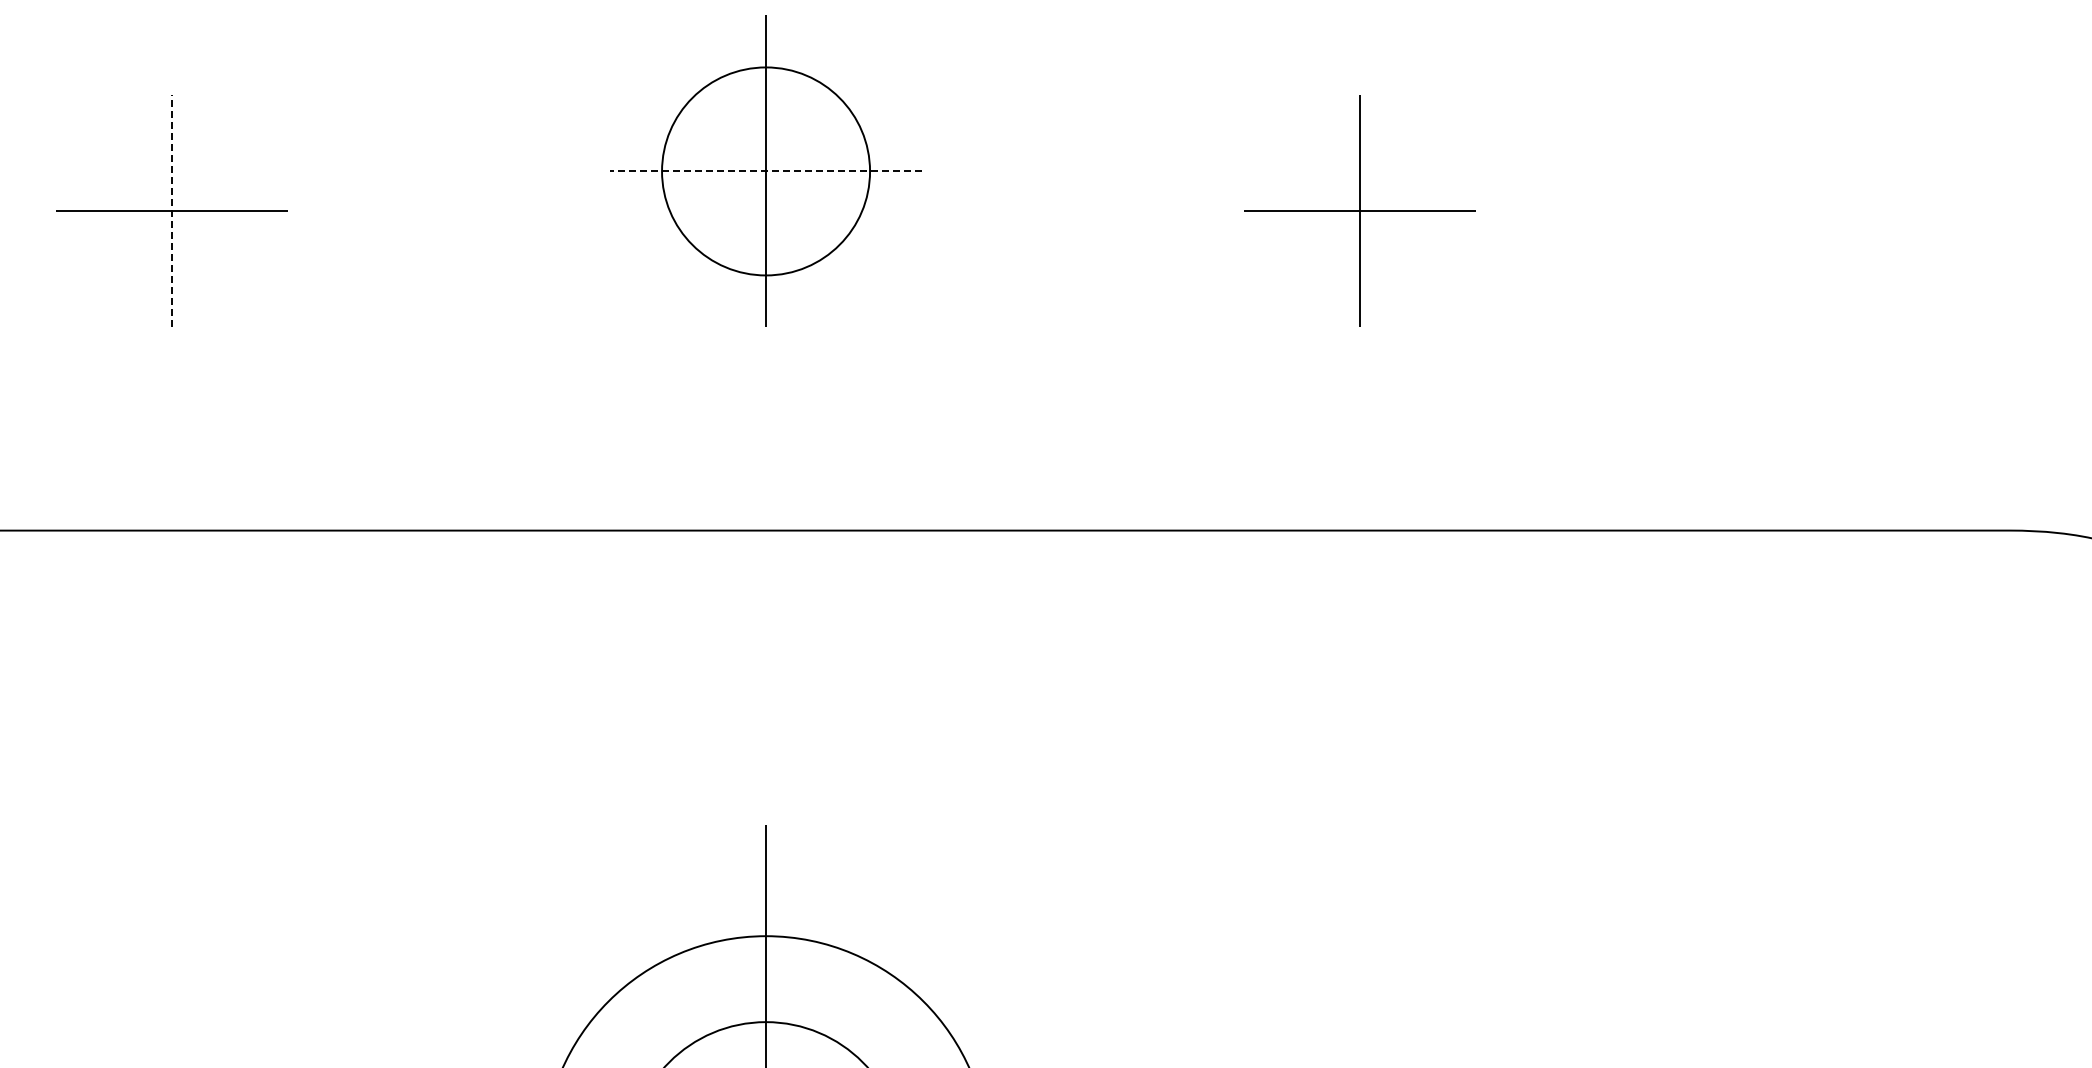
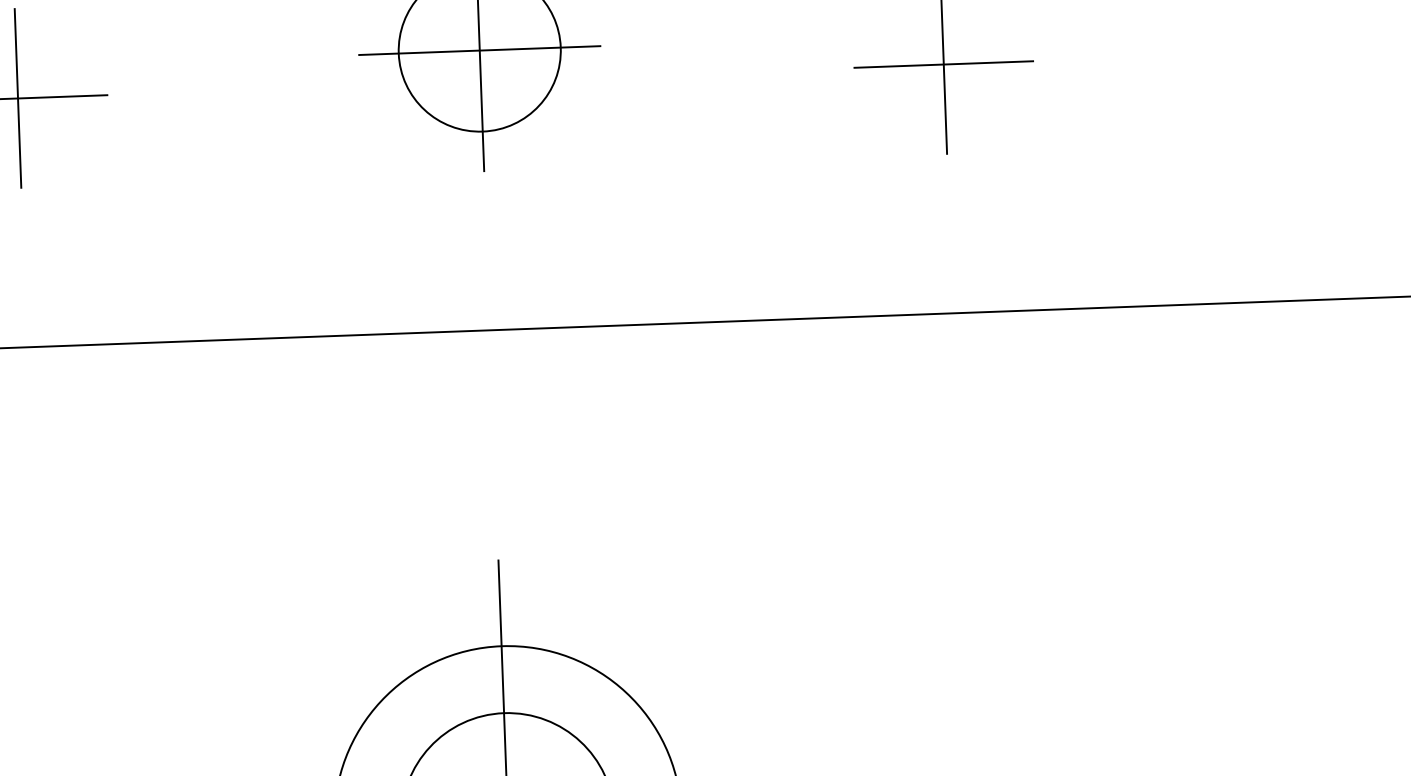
line: (765, 171) -> (479, 50), dashed -> solid
line: (171, 211) -> (17, 98), dashed -> solid

